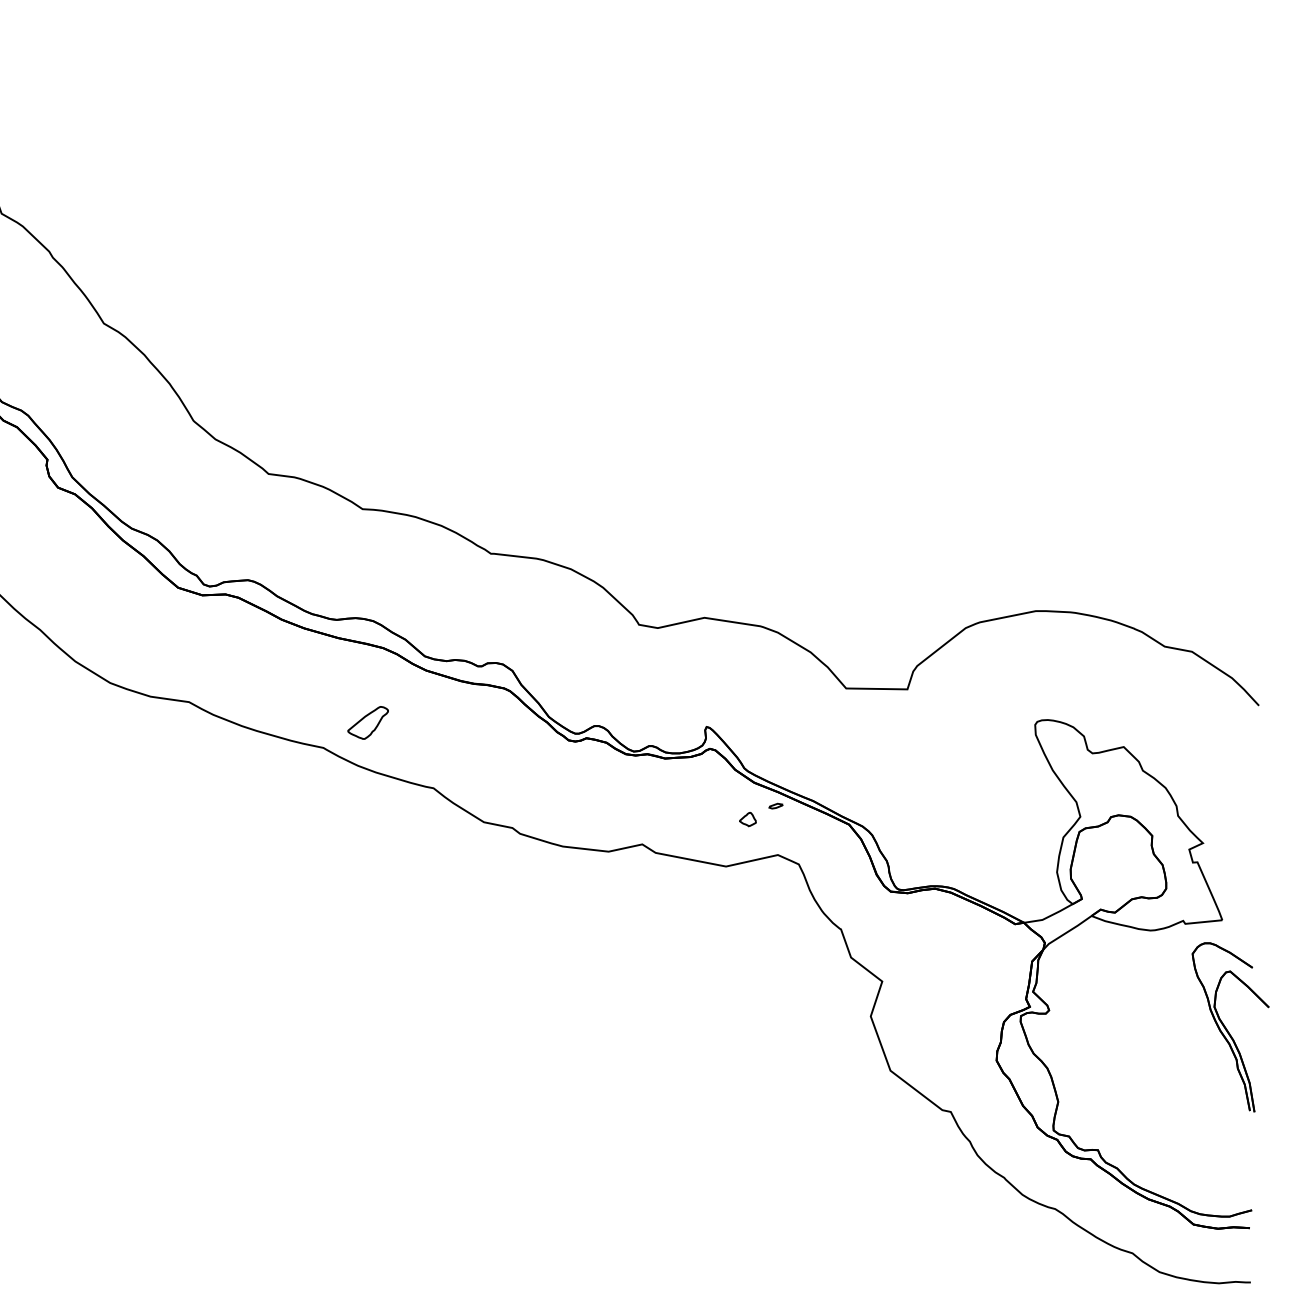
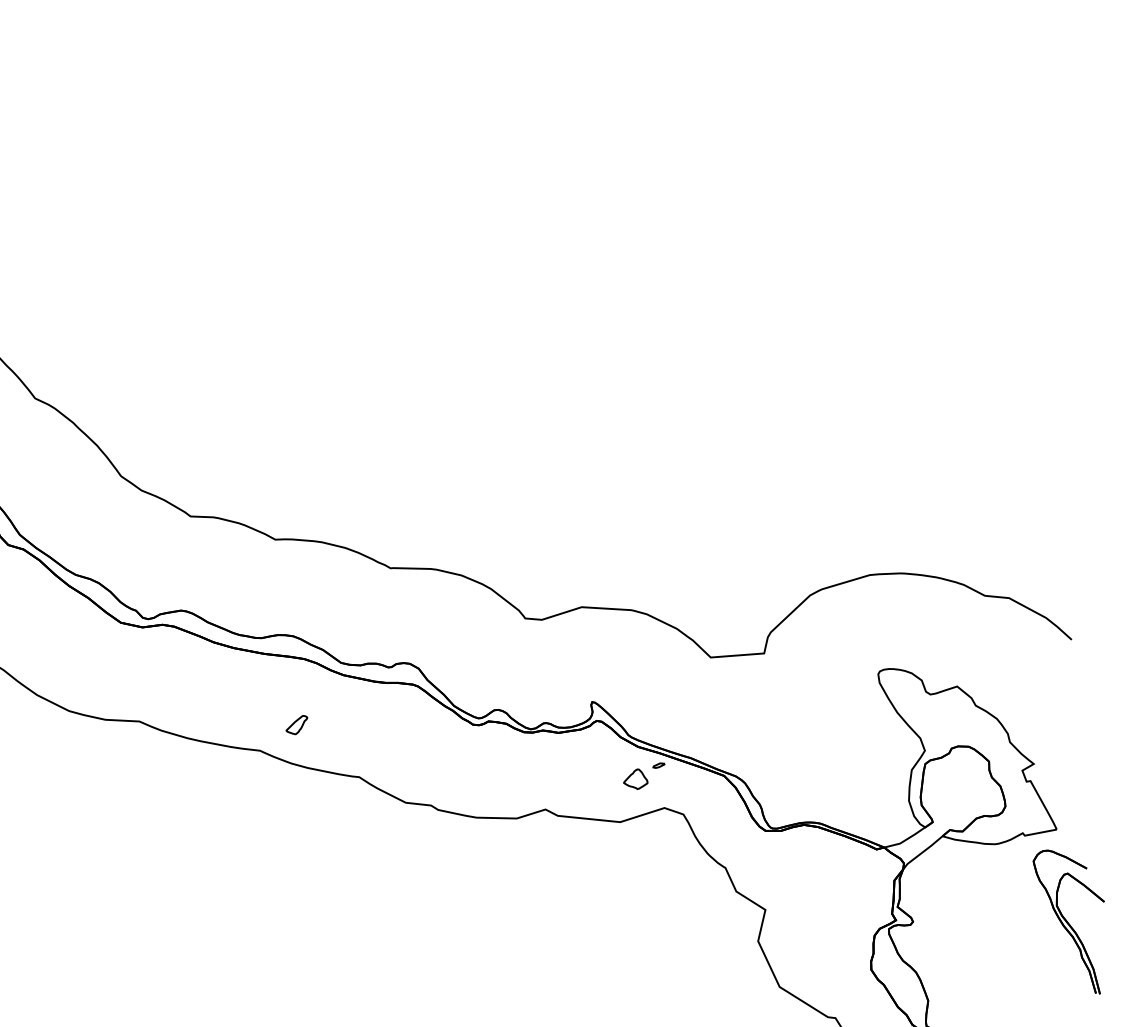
part: (367, 722) -> (296, 725), size x0.62
part: (747, 819) -> (635, 779), size x1.67

